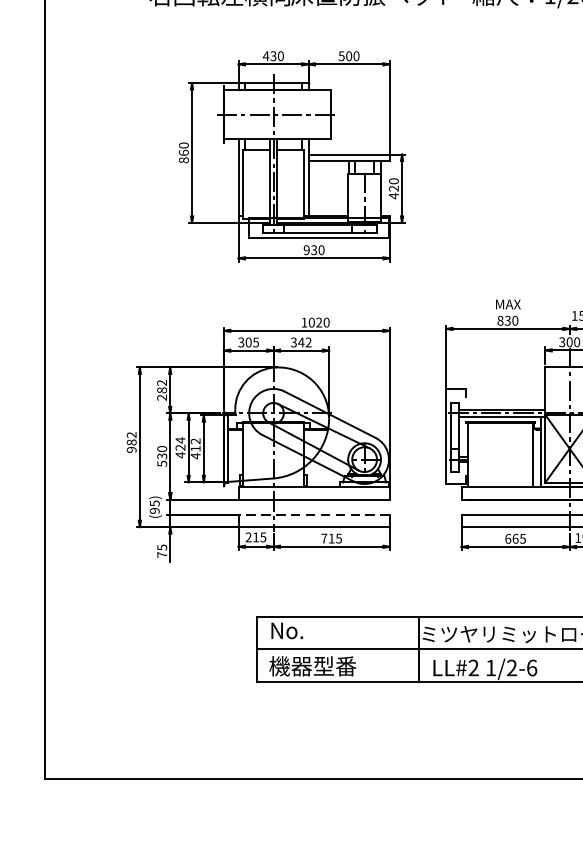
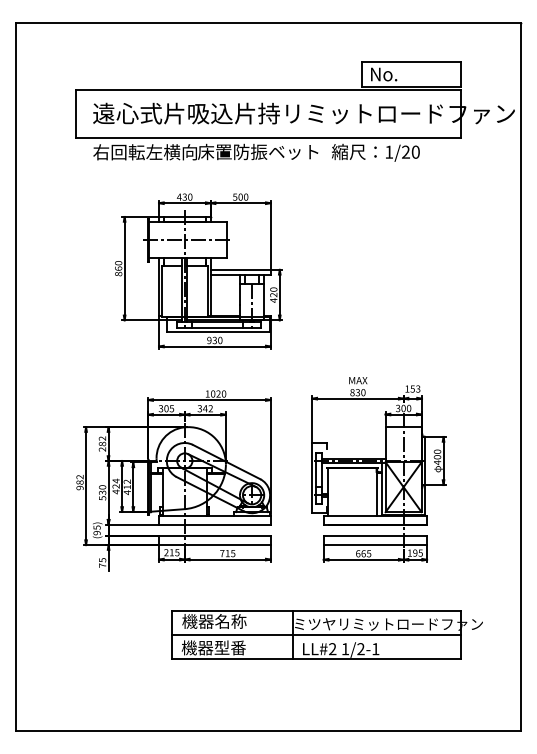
line: (313, 515) -> (214, 536), dashed -> solid
text: (313, 630) -> (214, 621), No. -> 機器名称
text: (531, 668) -> (375, 649), 1/2-6 -> 1/2-1

